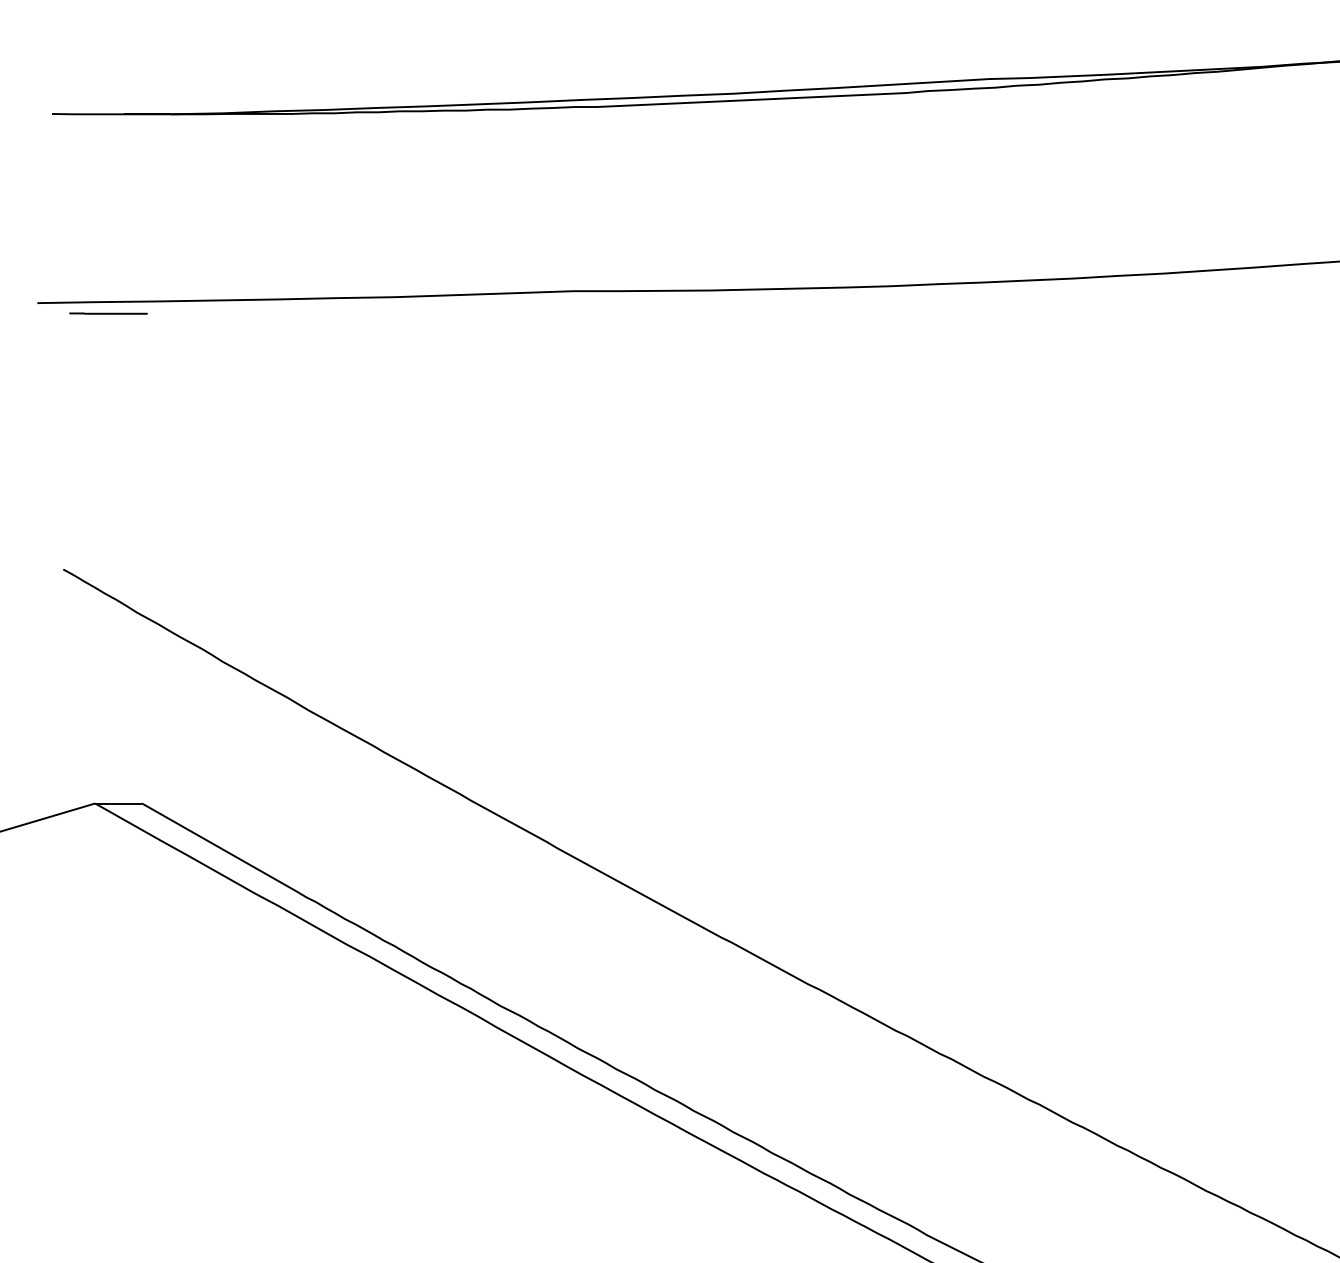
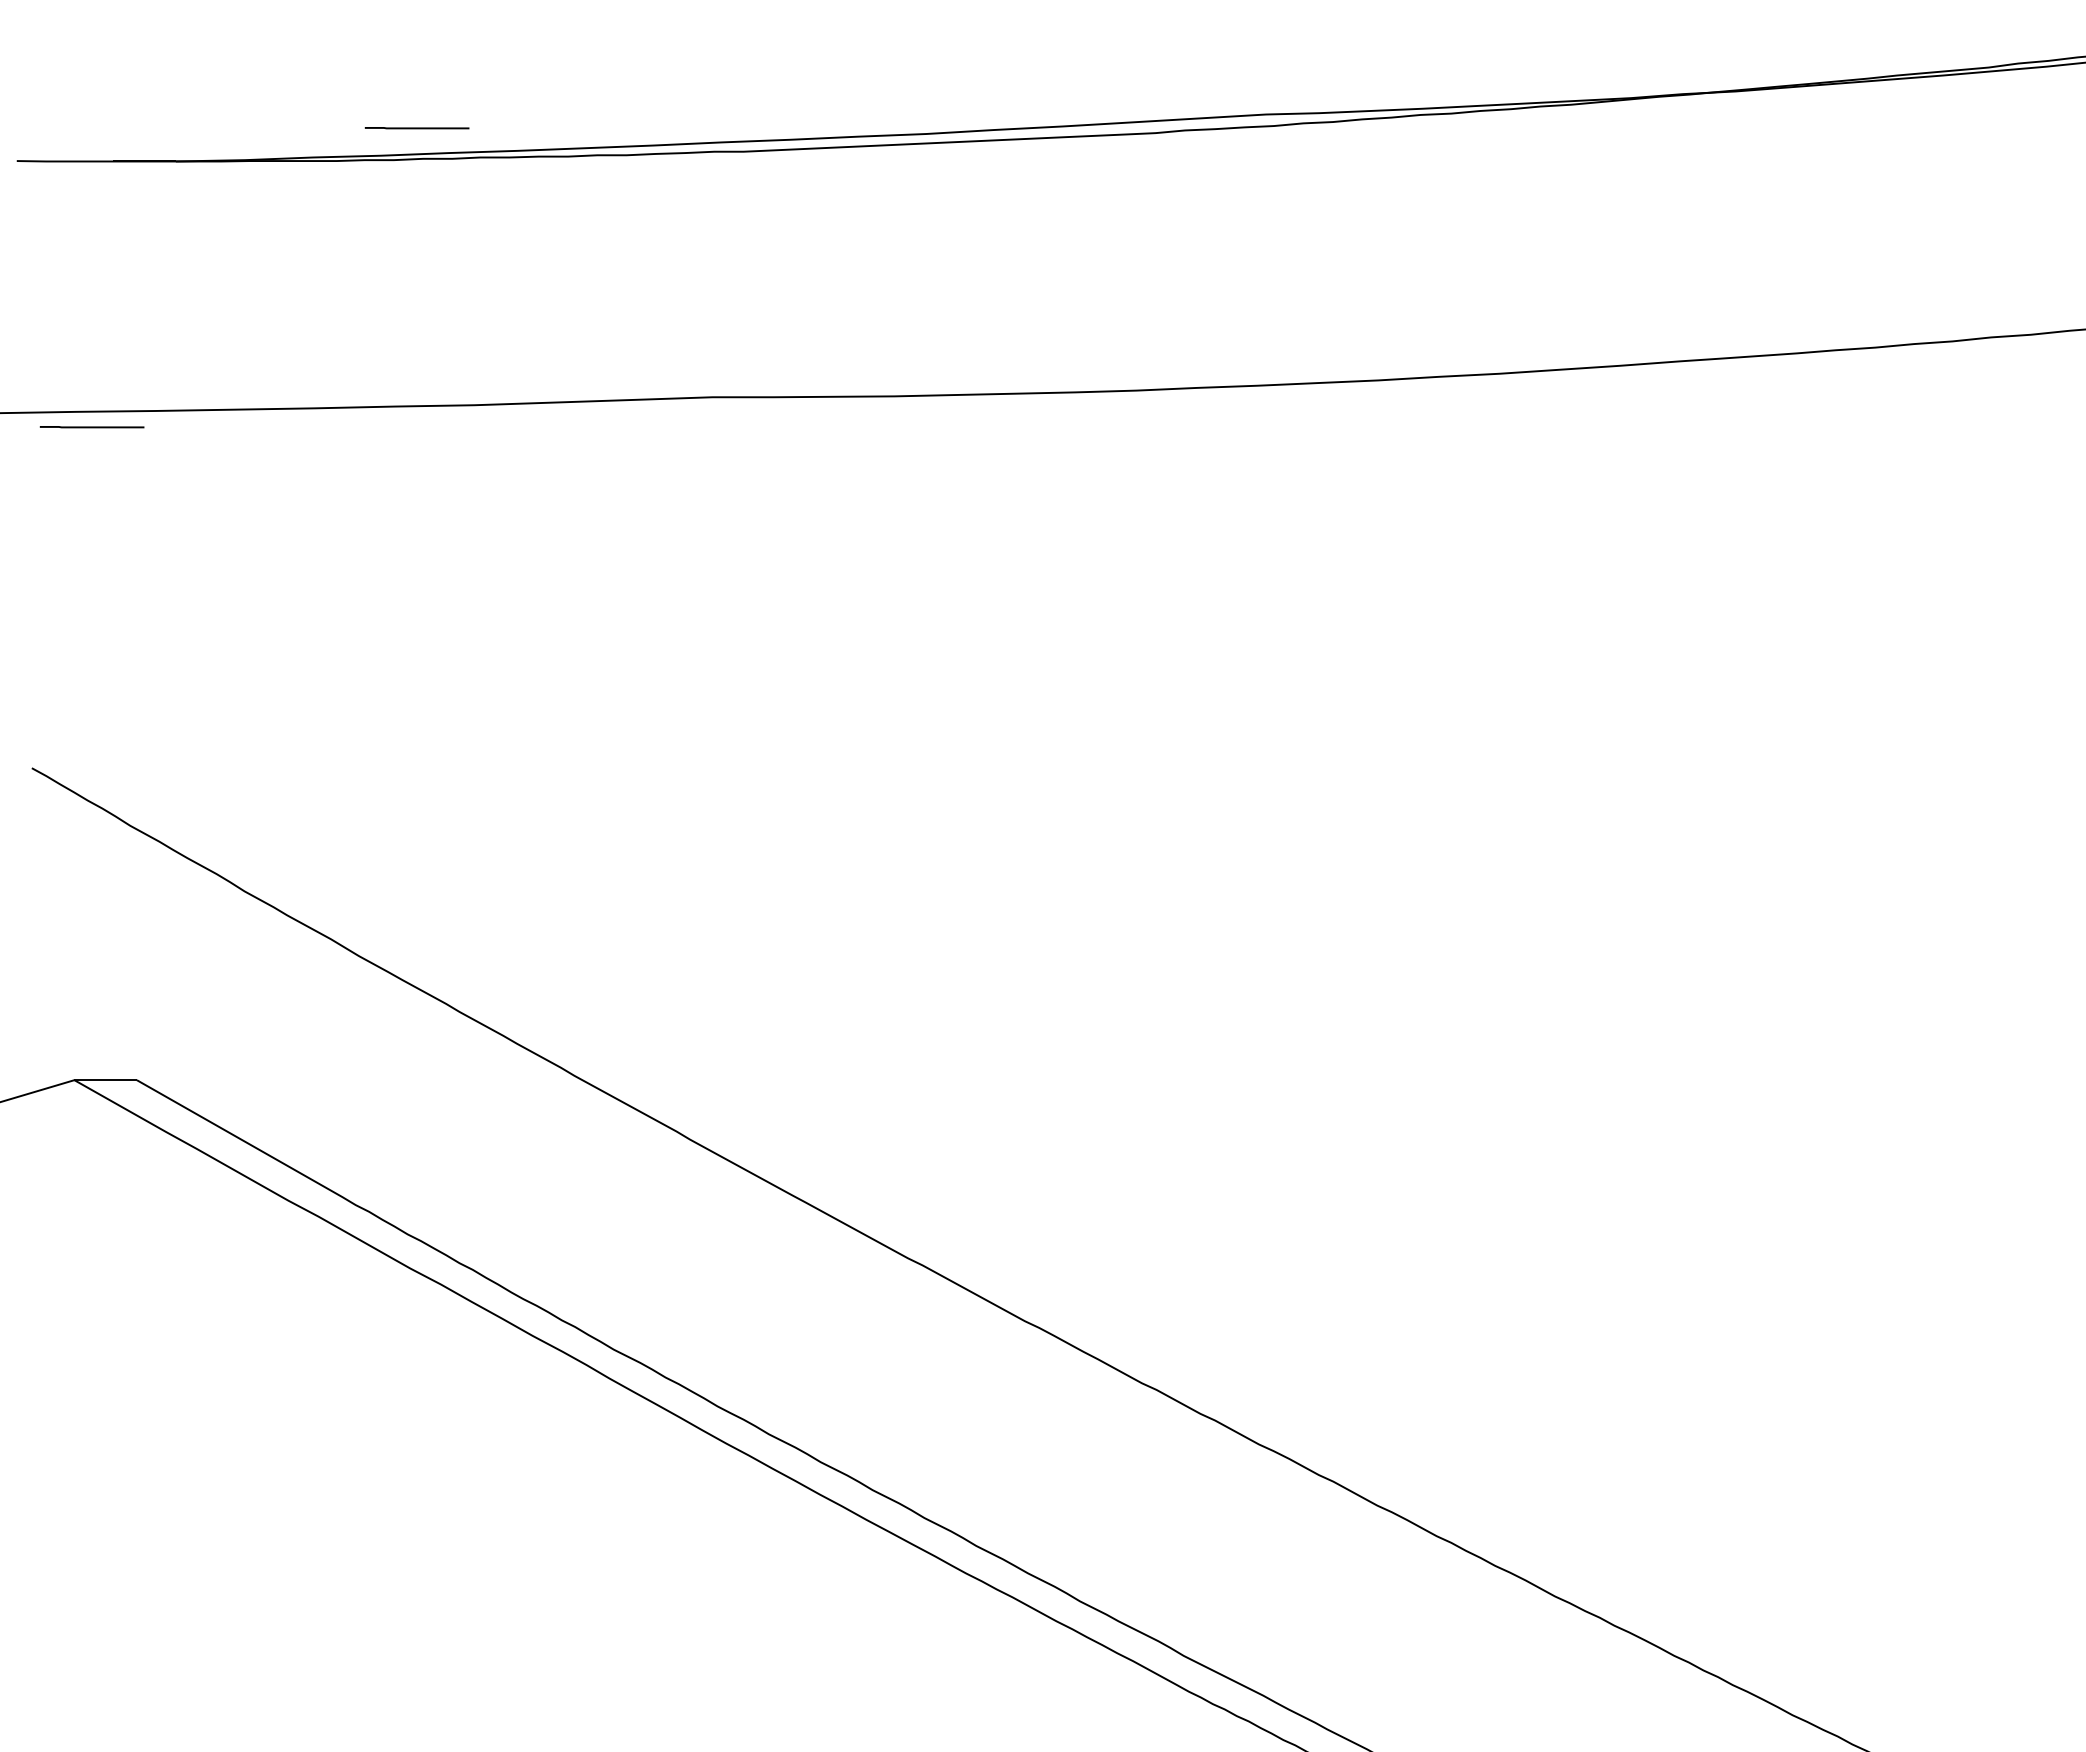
line: (351, 89) -> (416, 128), added

